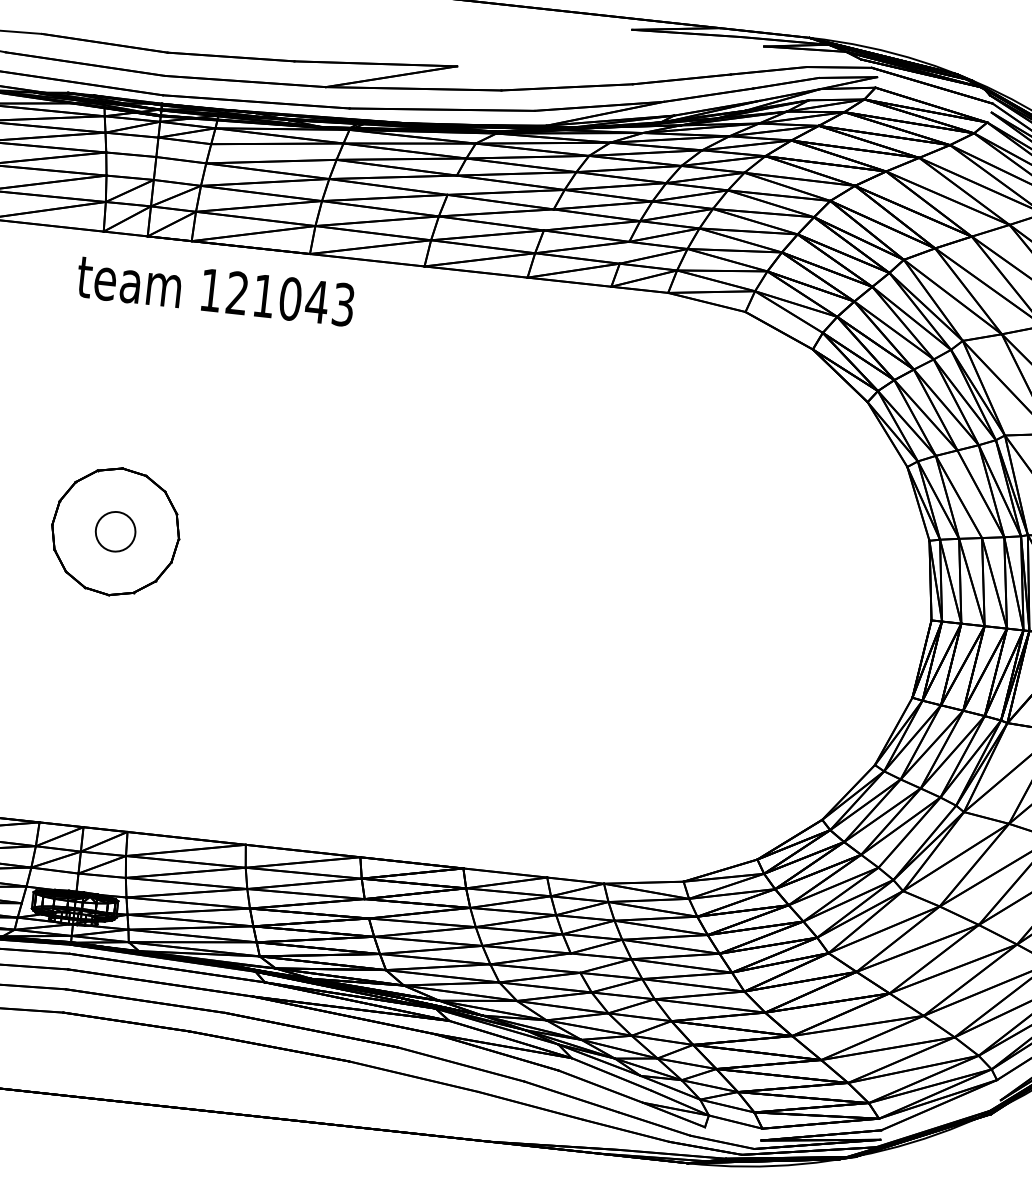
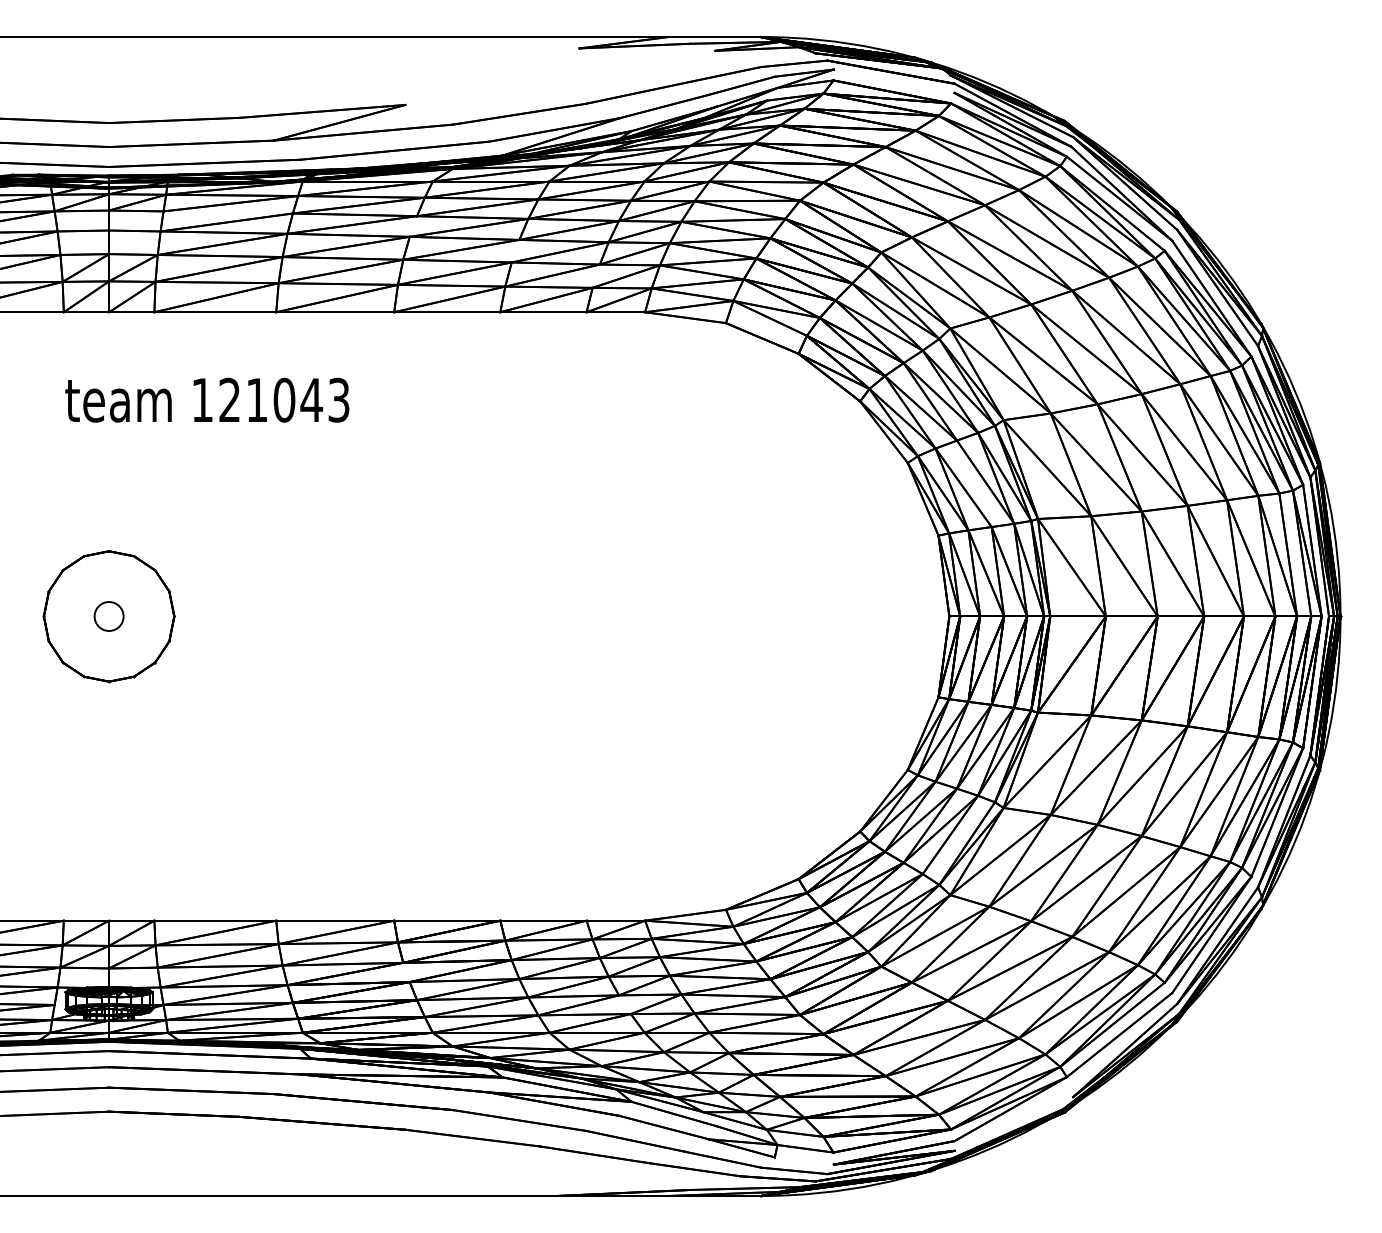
text: (215, 290) -> (207, 399), moved
circle: (115, 531) -> (108, 616), size x0.71

